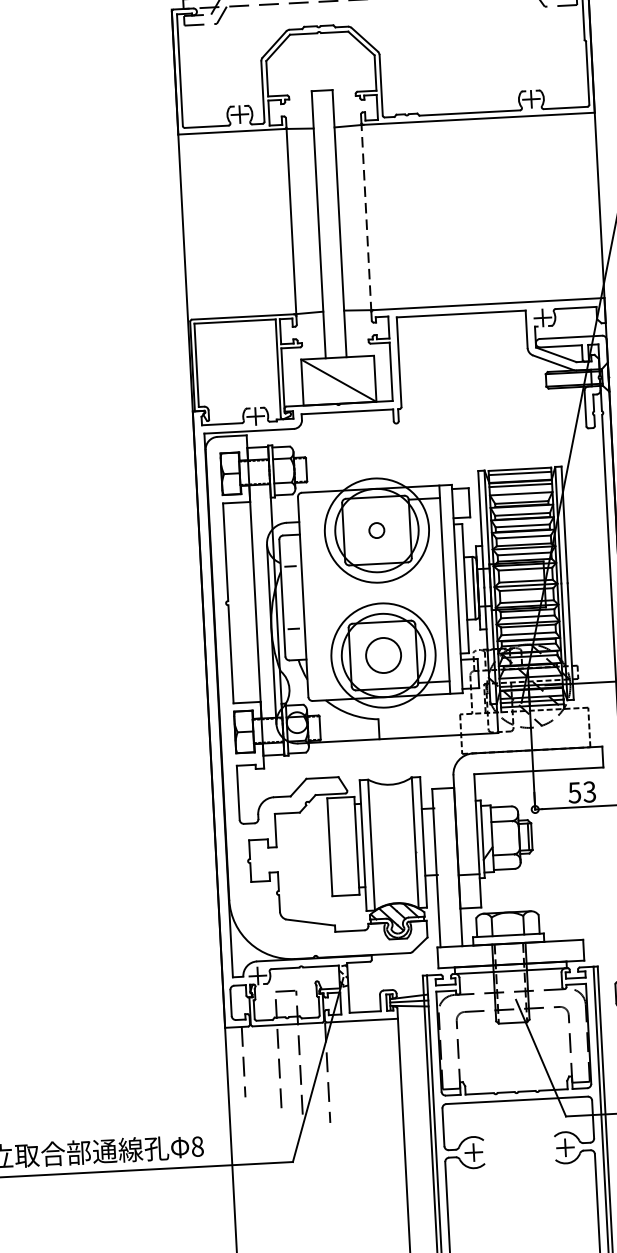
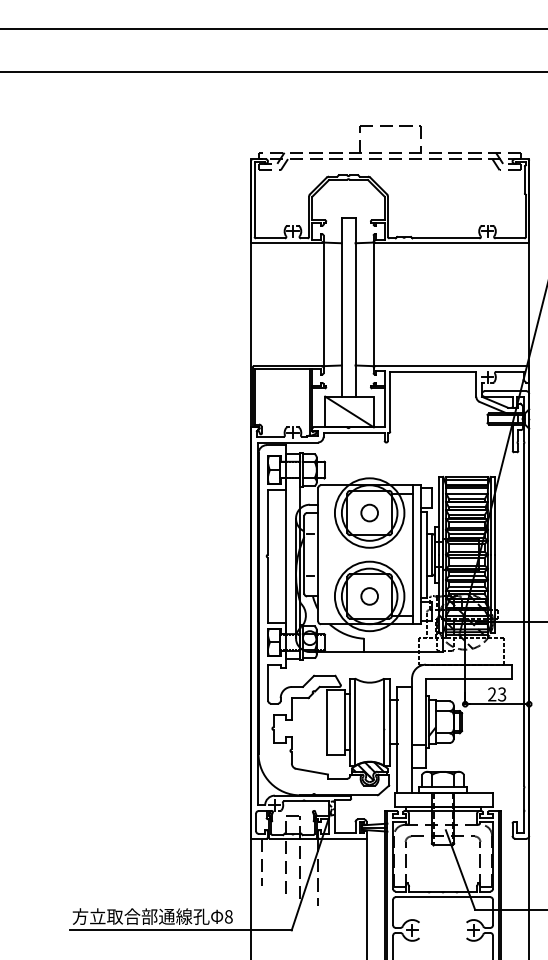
line: (366, 216) -> (373, 303), dashed -> solid
circle: (376, 529) -> (369, 512), size x1.67
circle: (383, 655) -> (369, 596), size x0.71
text: (575, 792) -> (492, 694), 53 -> 23

